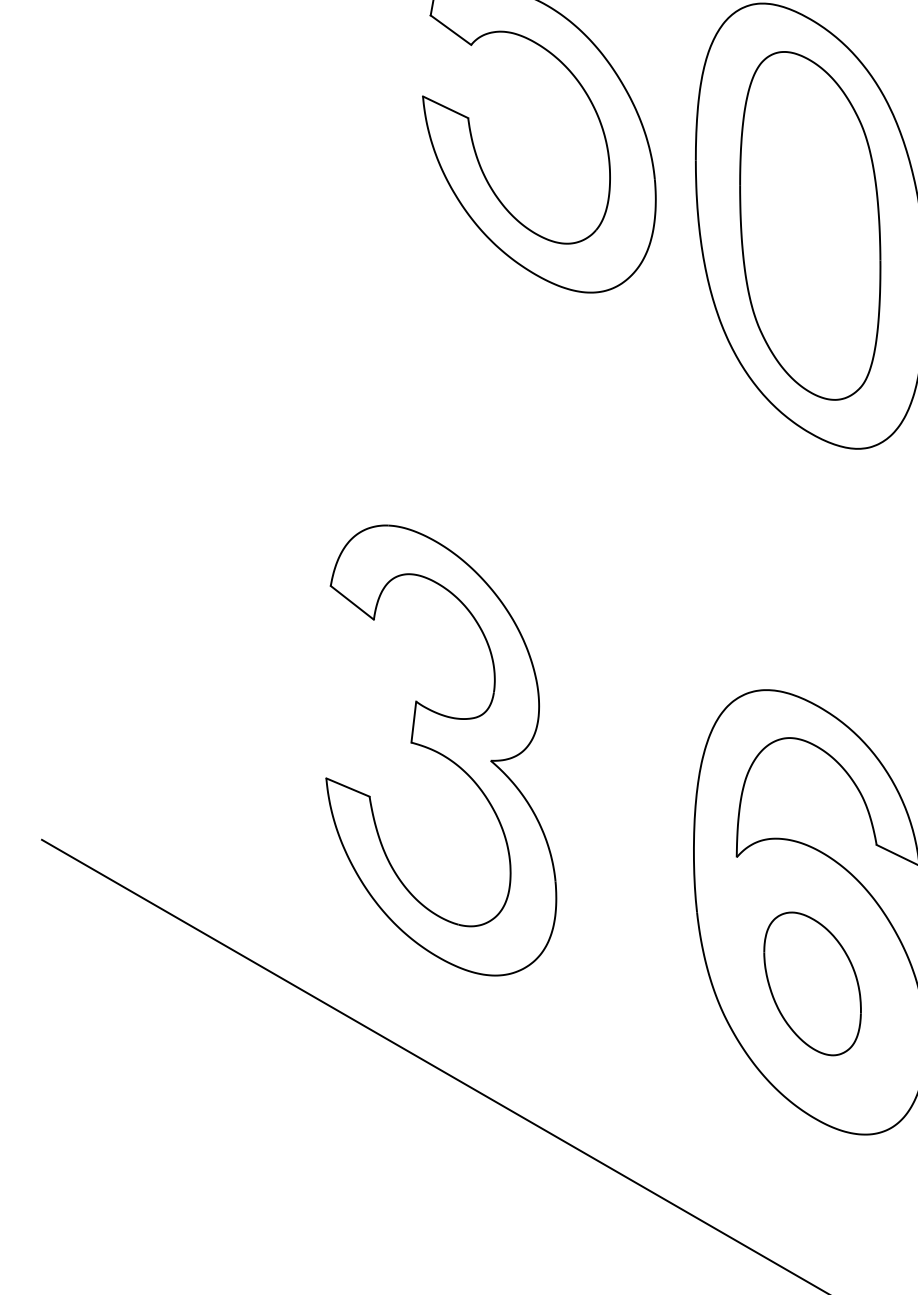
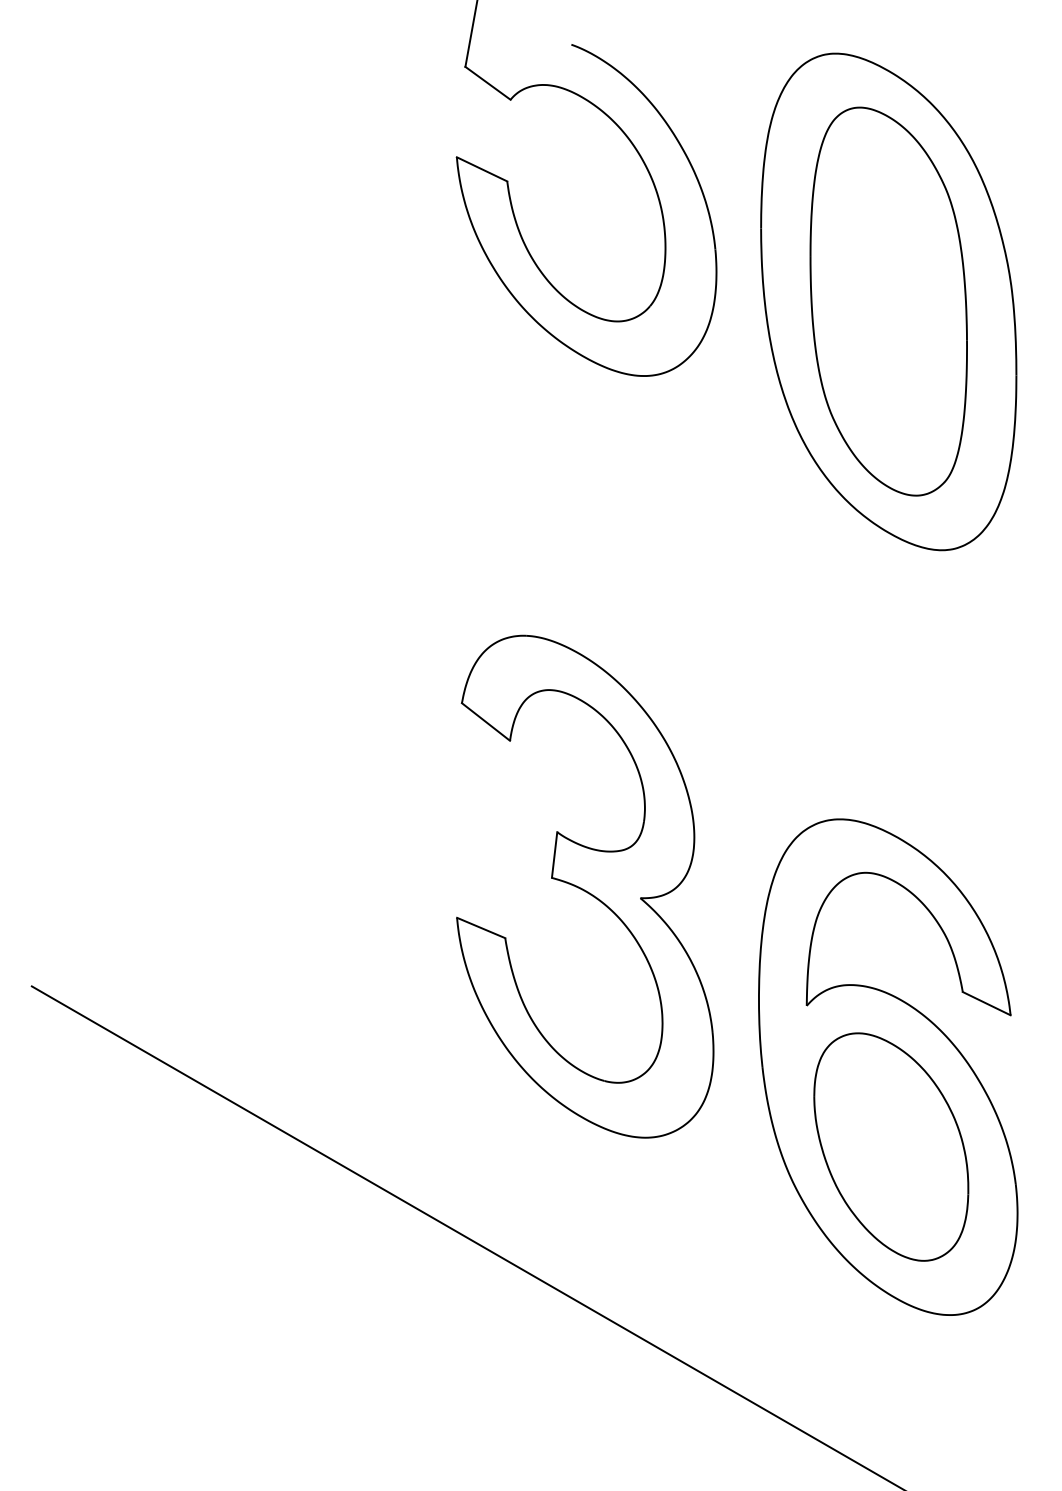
part: (441, 750) -> (585, 886), moved
part: (812, 983) -> (891, 1146), size x1.43

